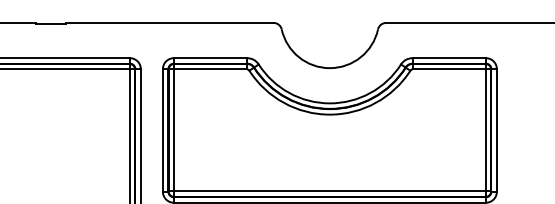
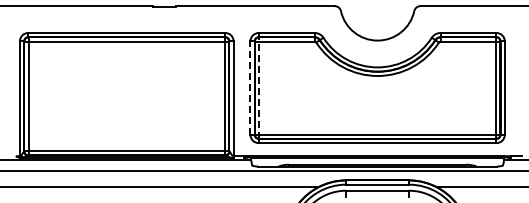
line: (162, 131) -> (250, 88), solid -> dashed
line: (174, 131) -> (259, 88), solid -> dashed

